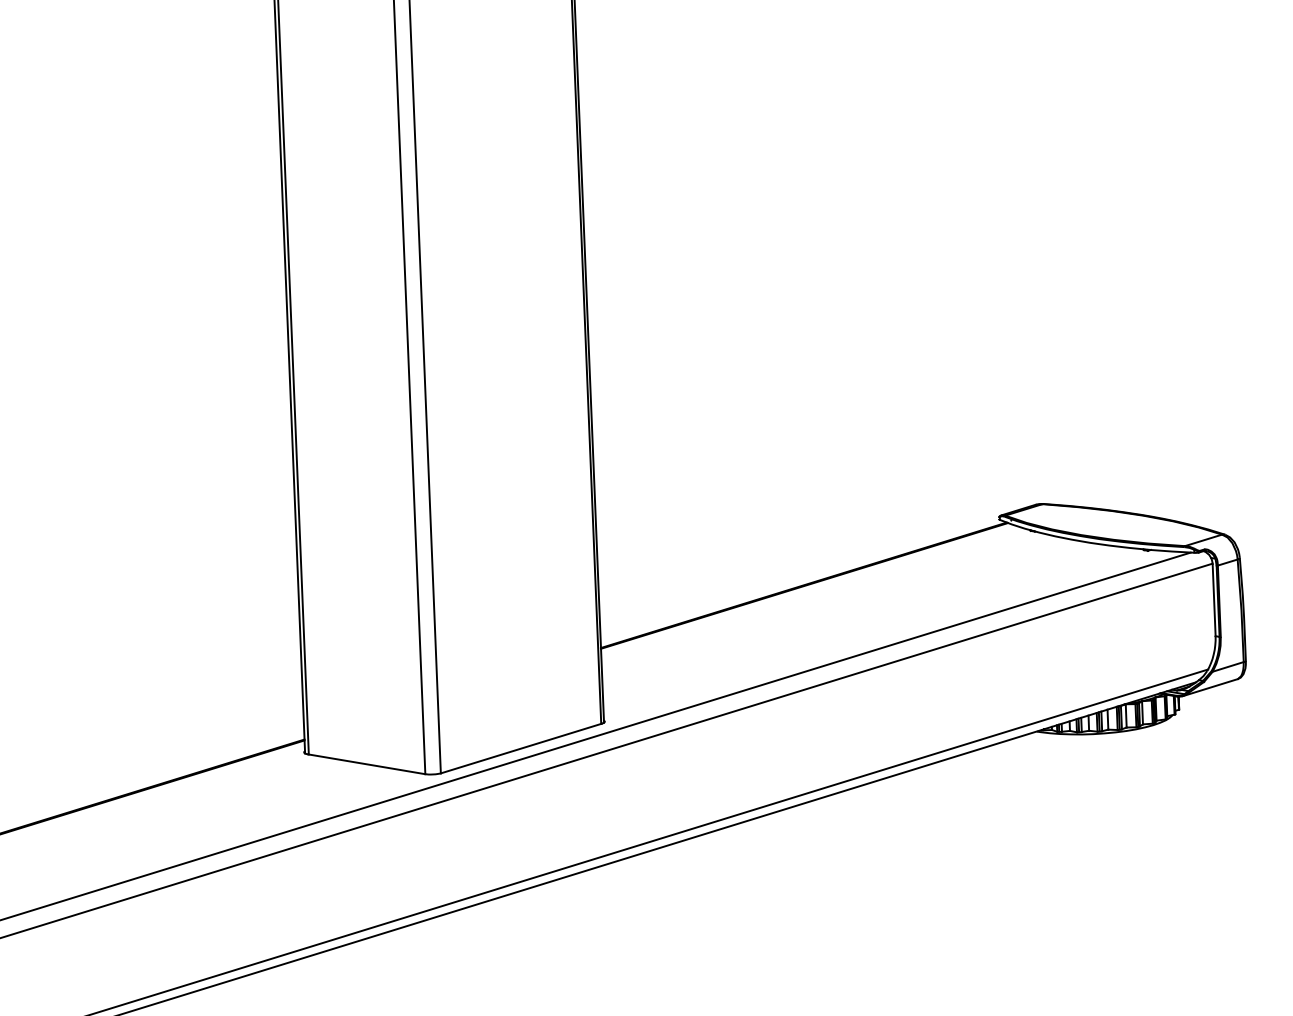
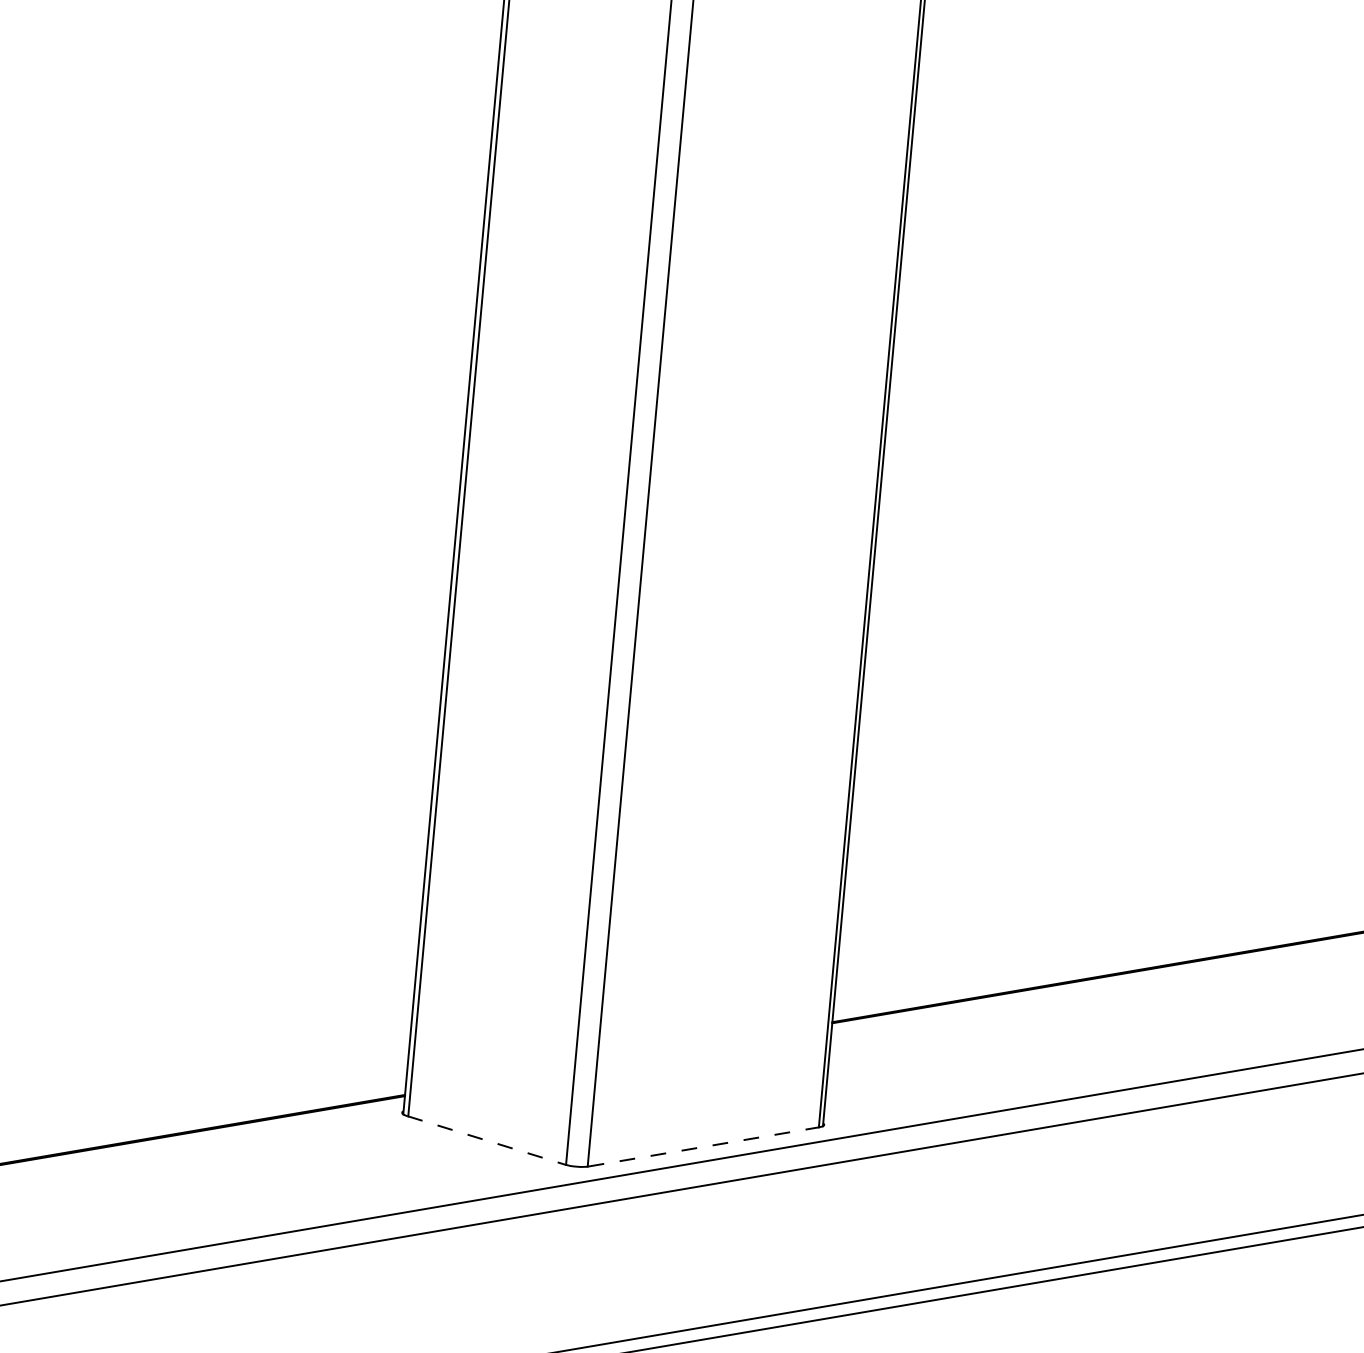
line: (521, 748) -> (703, 1146), solid -> dashed
line: (366, 764) -> (486, 1140), solid -> dashed

